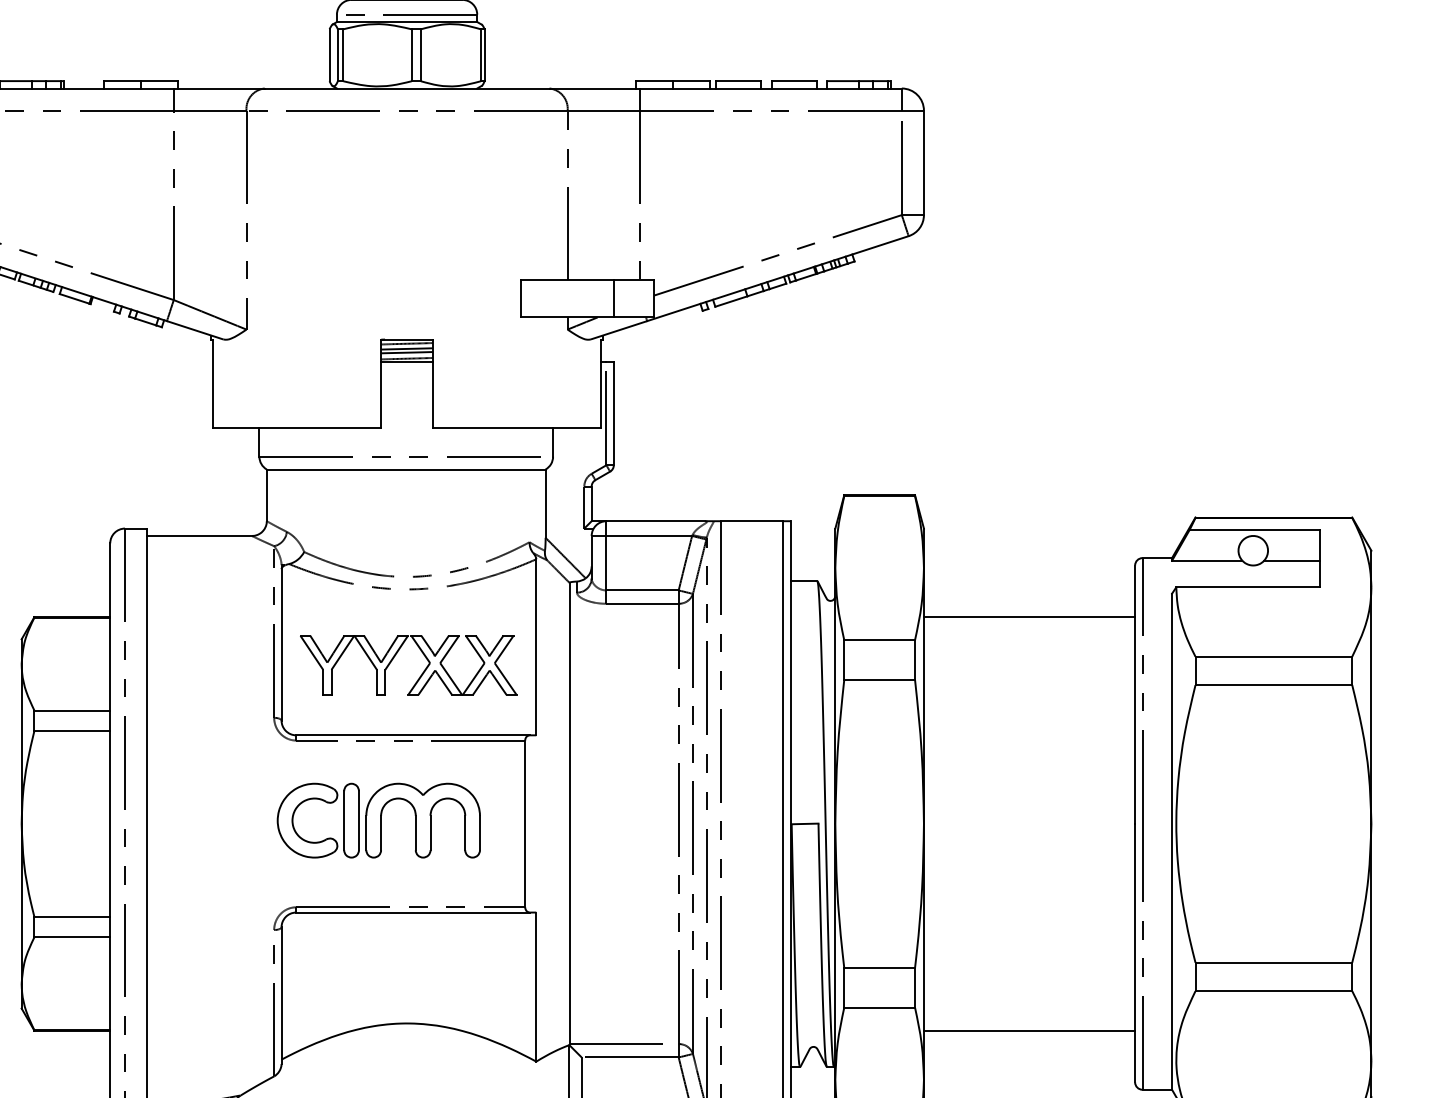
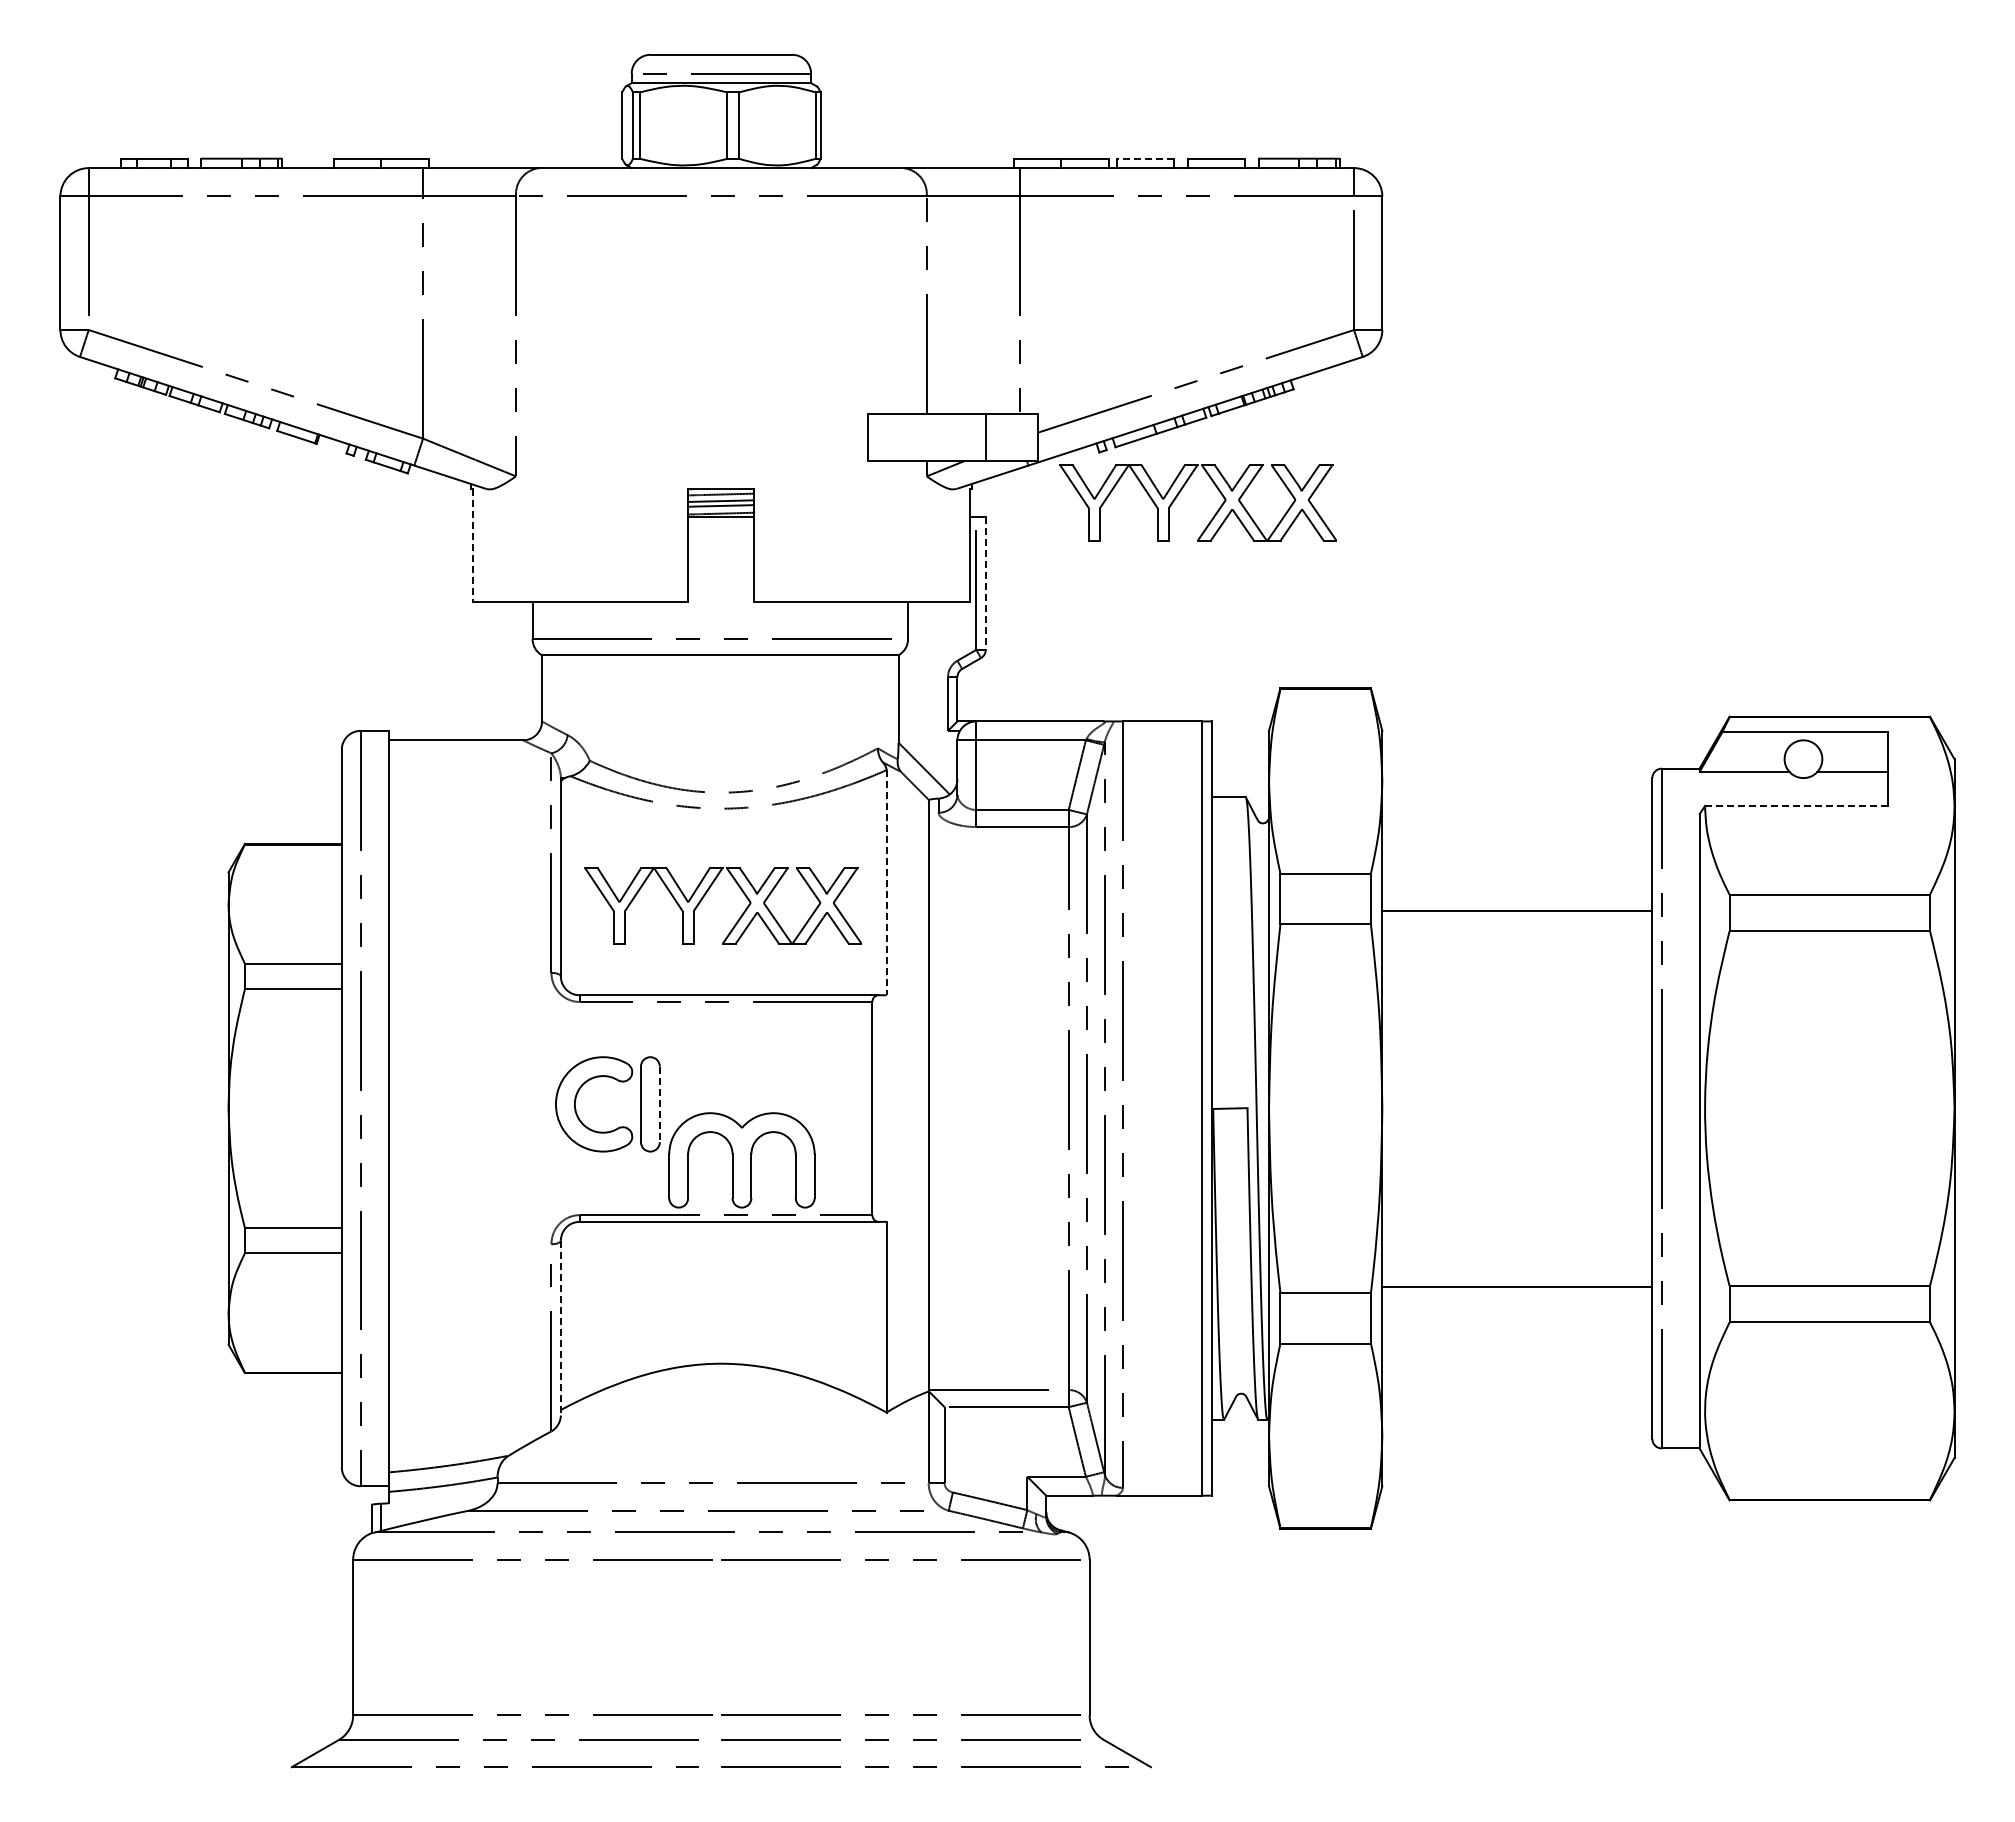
line: (737, 80) -> (1144, 158), solid -> dashed
part: (766, 342) -> (1180, 492), added
line: (213, 383) -> (473, 545), solid -> dashed
line: (613, 414) -> (985, 584), solid -> dashed
line: (1247, 587) -> (1796, 806), solid -> dashed
line: (1029, 617) -> (1517, 911), moved
line: (536, 647) -> (886, 882), solid -> dashed
line: (358, 820) -> (659, 1104), solid -> dashed
part: (422, 820) -> (741, 1160), moved
line: (281, 995) -> (560, 1328), solid -> dashed
line: (1029, 1030) -> (1517, 1286), moved

